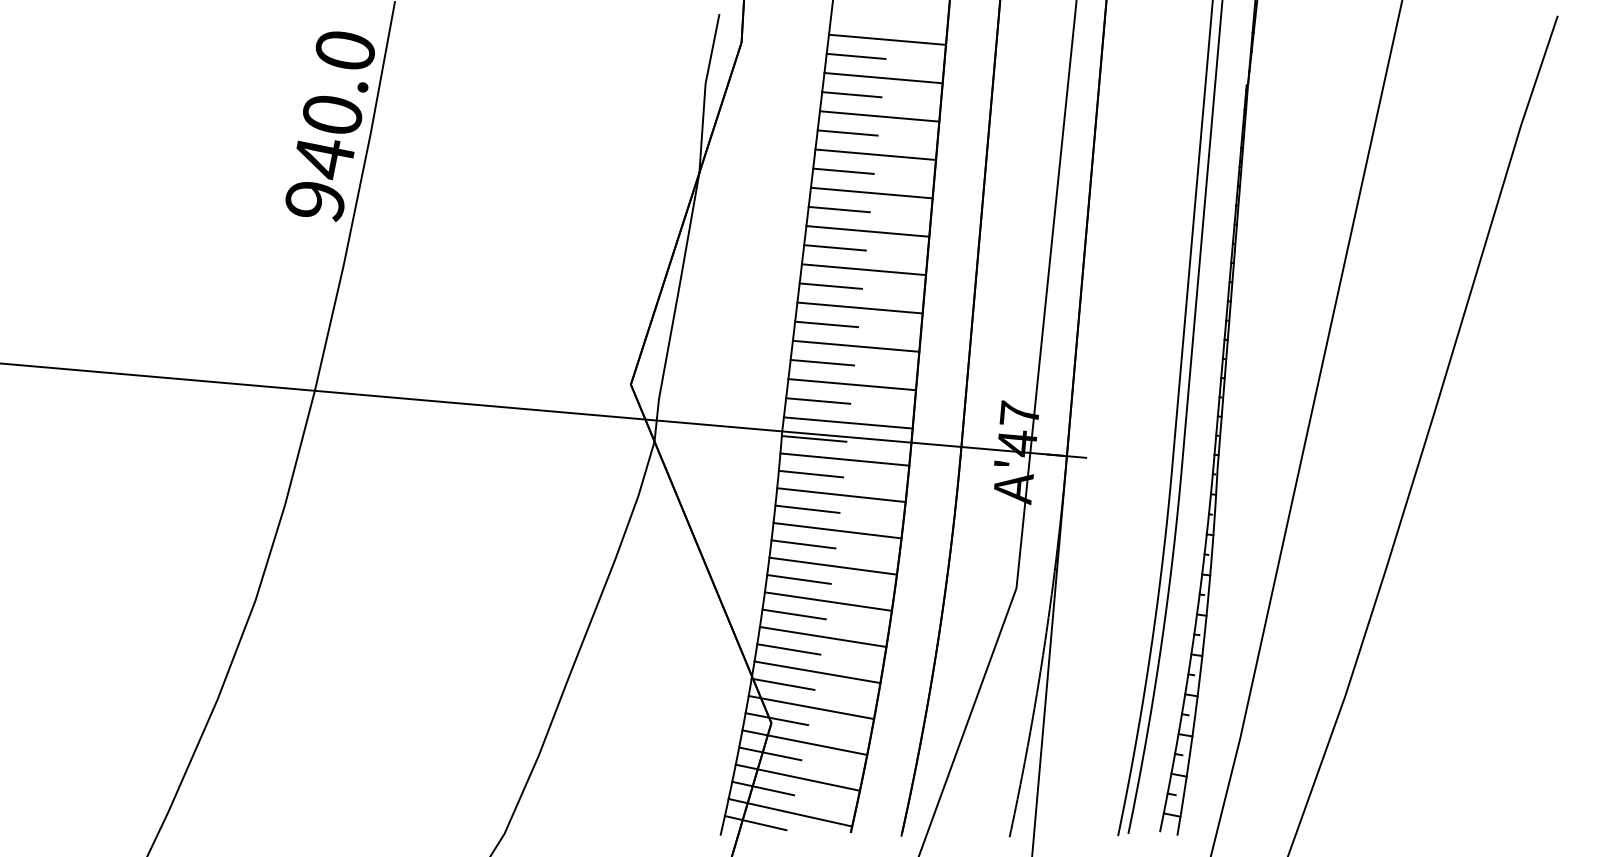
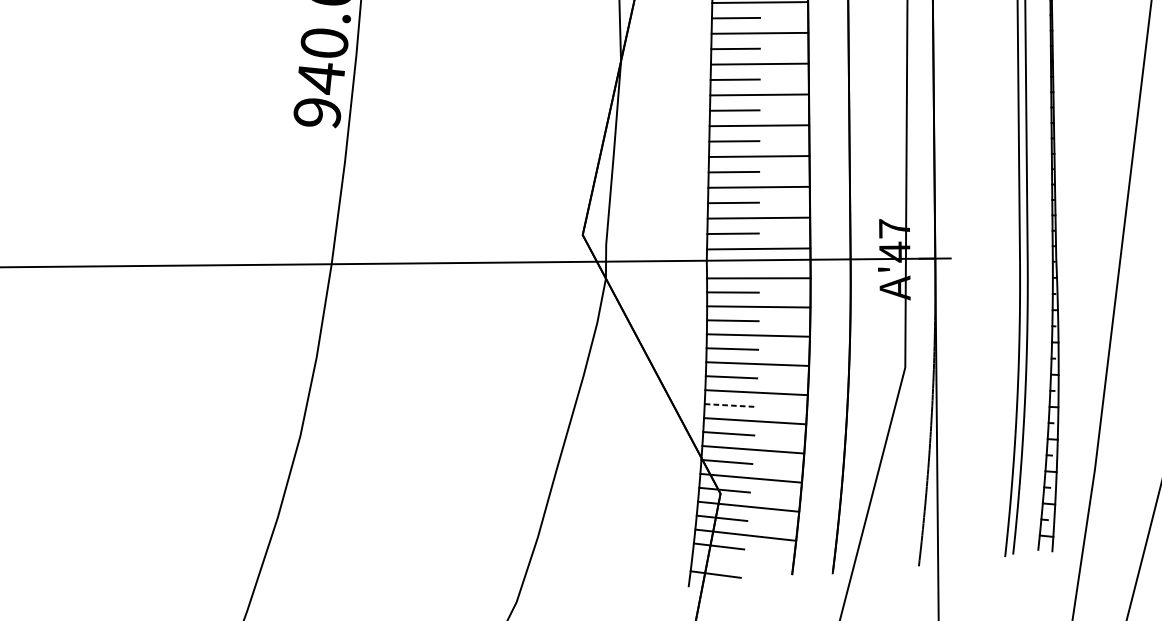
line: (813, 438) -> (732, 263), removed
line: (794, 614) -> (730, 405), solid -> dashed
line: (790, 812) -> (742, 563), removed

